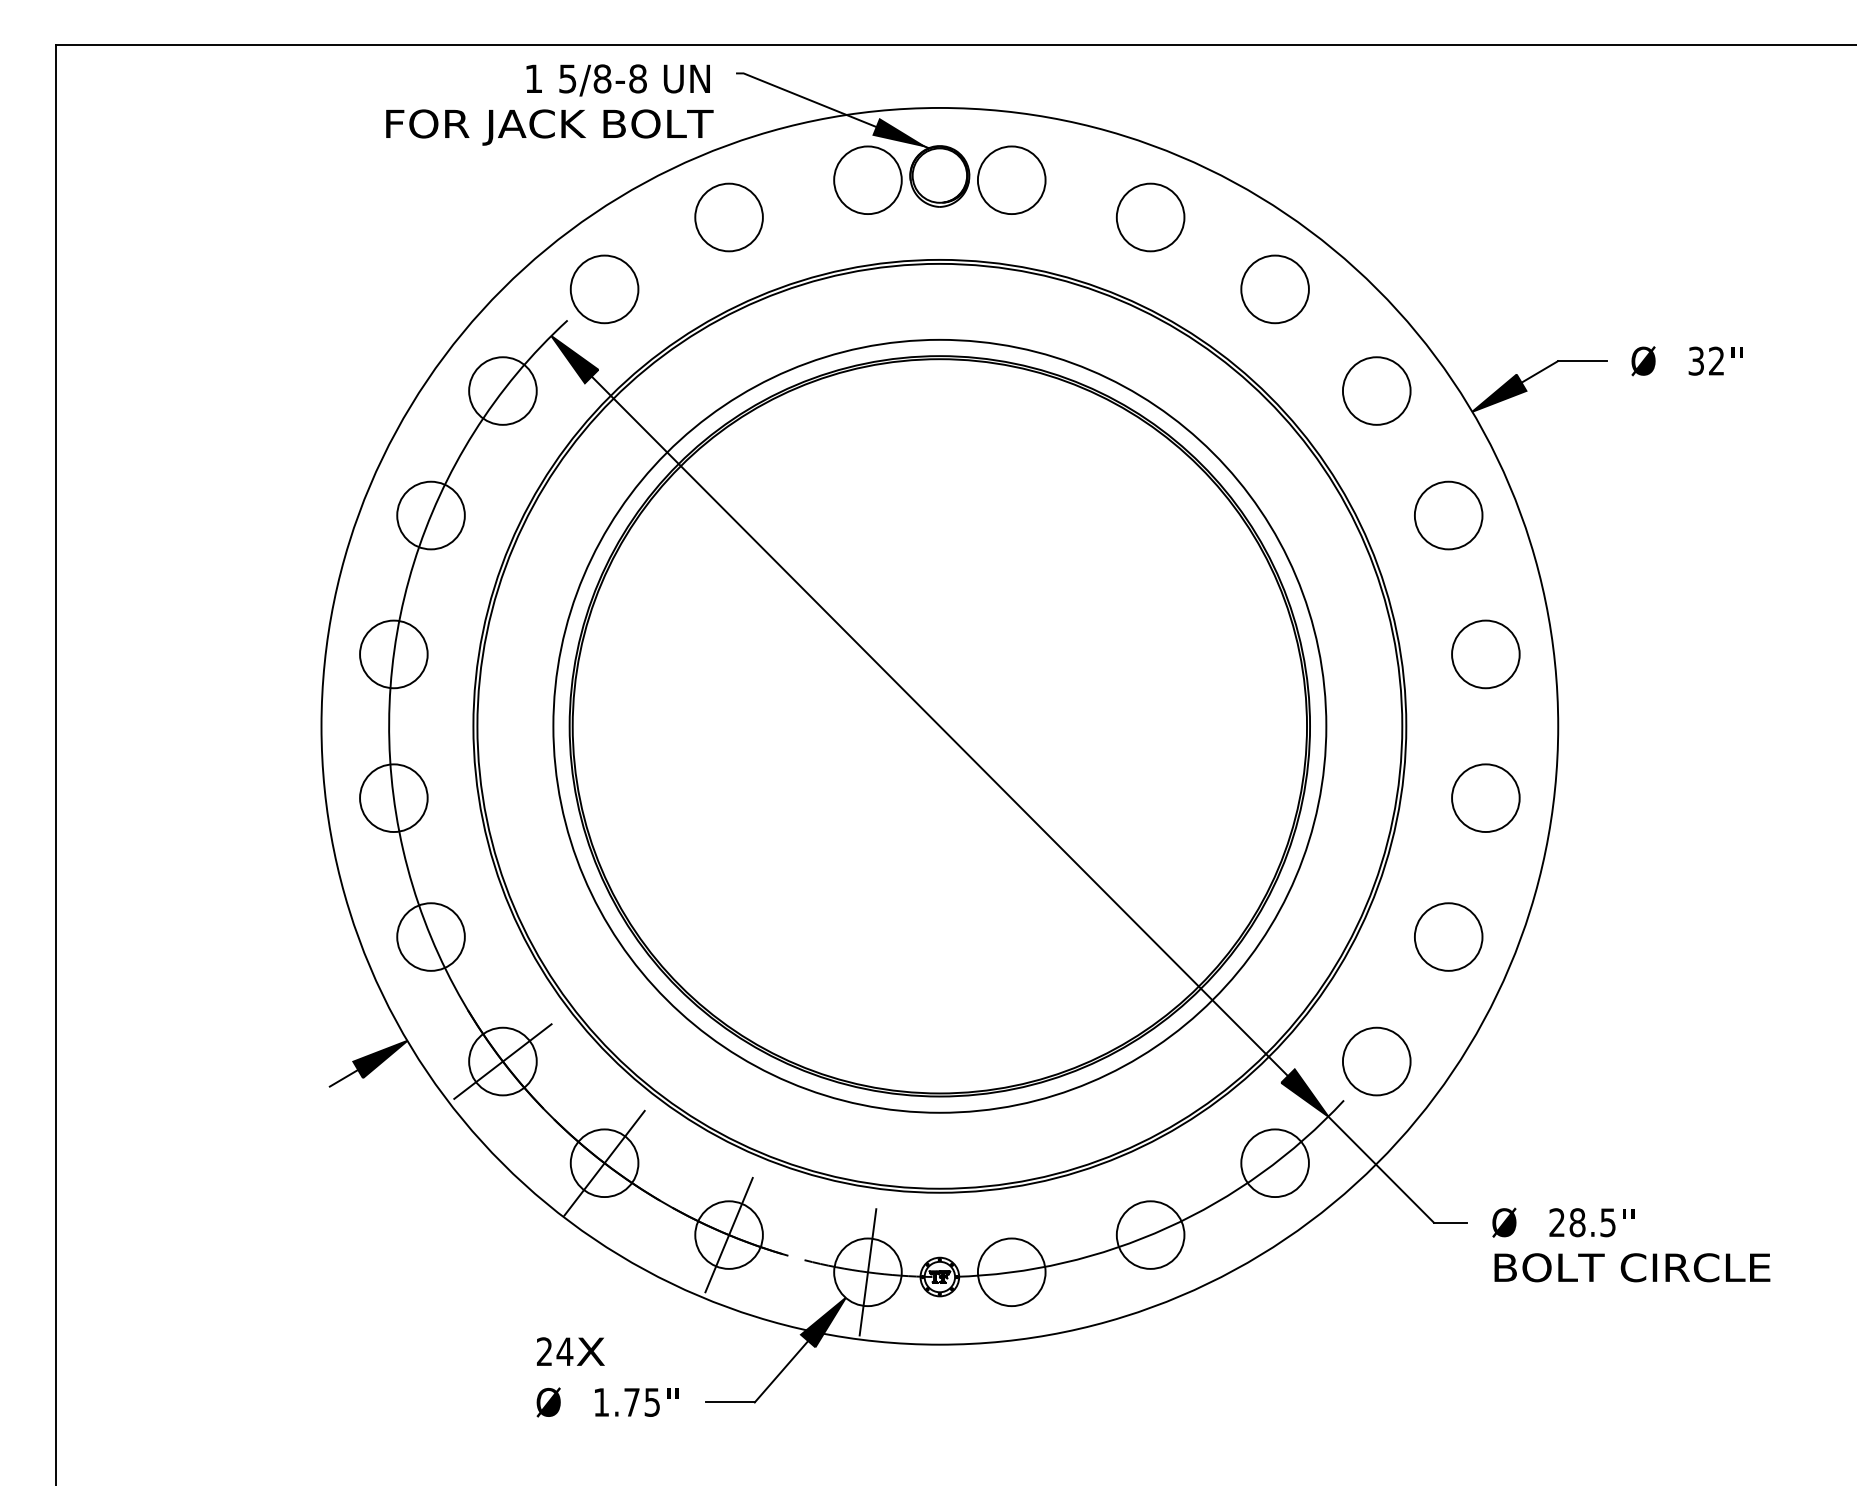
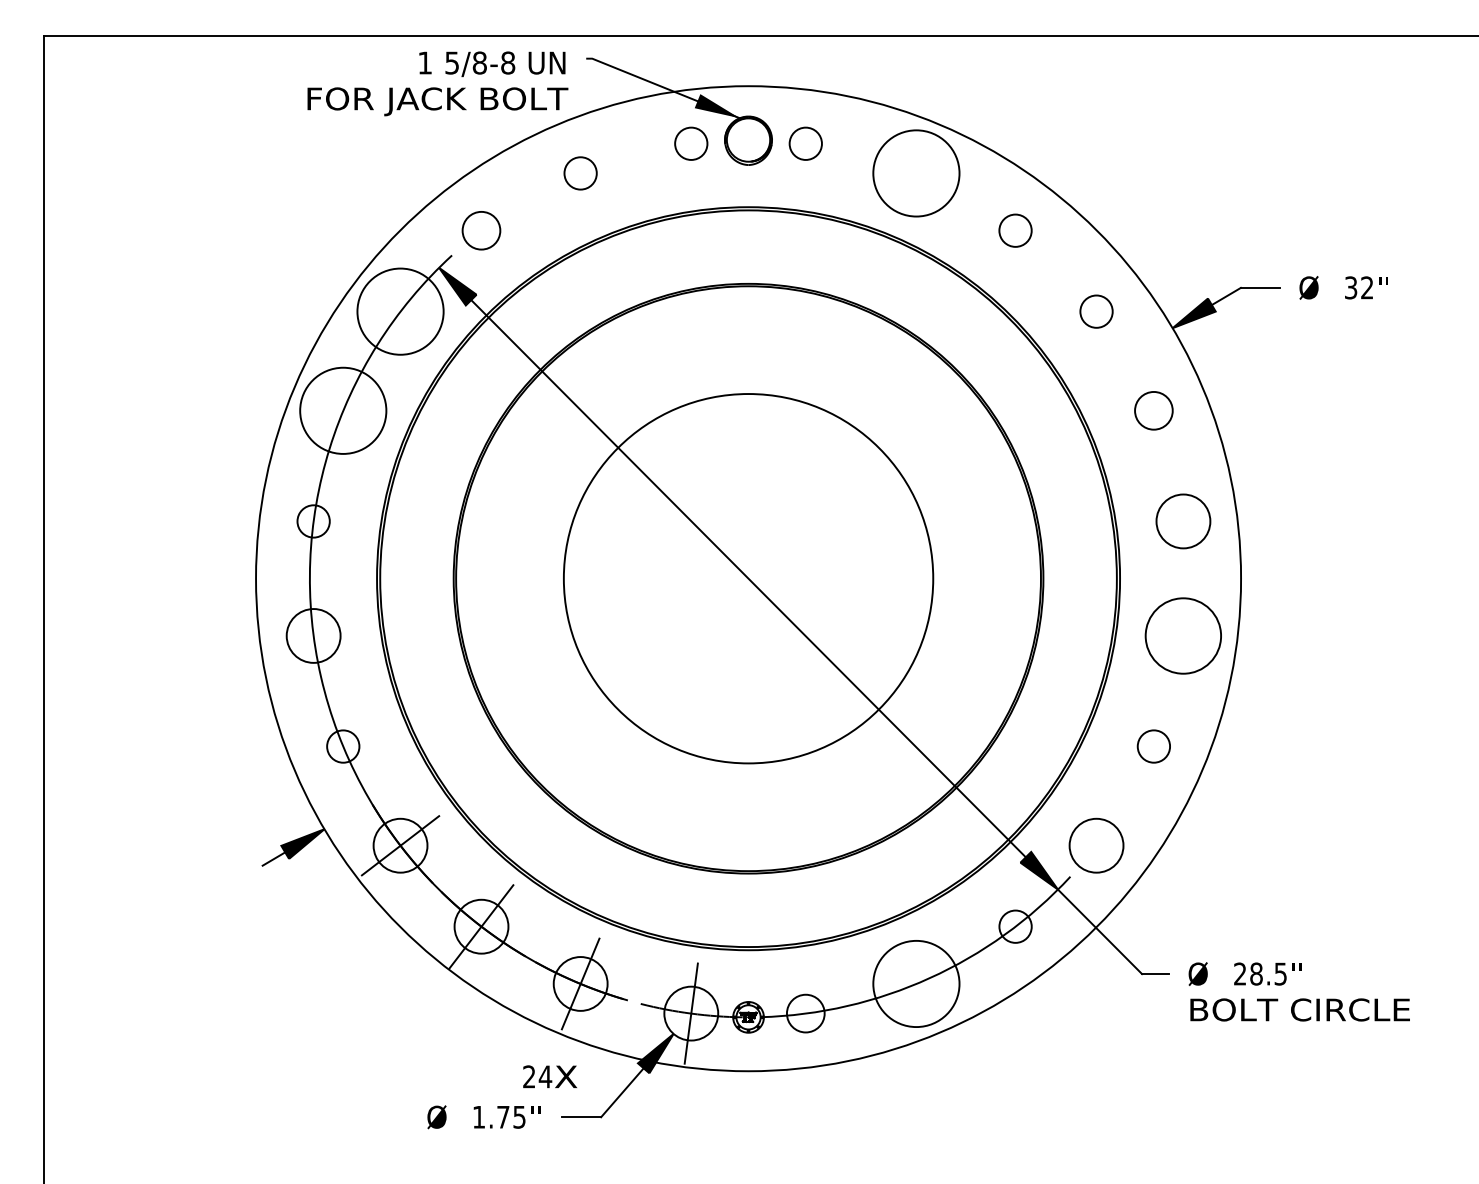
circle: (867, 180) -> (690, 143), size x0.6
circle: (1011, 180) -> (805, 143), size x0.6
circle: (728, 217) -> (580, 173), size x0.6
circle: (1150, 217) -> (916, 173), size x1.6
circle: (604, 289) -> (481, 230), size x0.7
circle: (1274, 289) -> (1015, 230), size x0.6
circle: (502, 390) -> (400, 311), size x1.6
circle: (1376, 390) -> (1096, 311), size x0.6
circle: (430, 515) -> (342, 410), size x1.6
circle: (1448, 515) -> (1153, 410), size x0.7
circle: (393, 654) -> (313, 521), size x0.6
circle: (939, 725) -> (748, 578), size x0.6
circle: (1485, 797) -> (1183, 635), size x1.4
circle: (430, 936) -> (342, 746), size x0.6
circle: (1448, 936) -> (1153, 746), size x0.6
circle: (1274, 1163) -> (1015, 926), size x0.6
circle: (1150, 1234) -> (916, 983), size x1.6
circle: (1011, 1272) -> (805, 1013), size x0.7
text: (570, 1351) -> (549, 1076), moved

